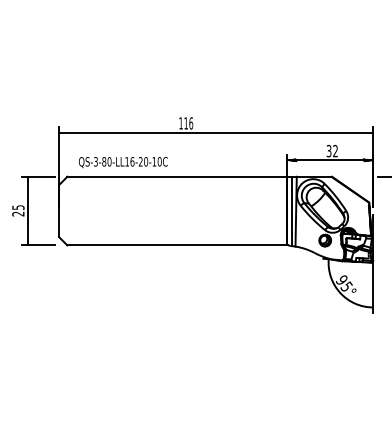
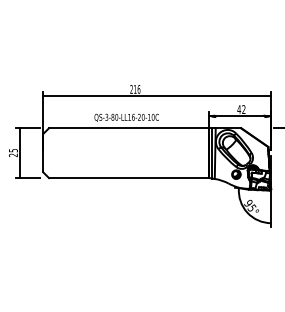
text: (180, 123) -> (131, 89), 116 -> 216
text: (328, 150) -> (238, 109), 32 -> 42
text: (123, 162) -> (126, 117), moved

